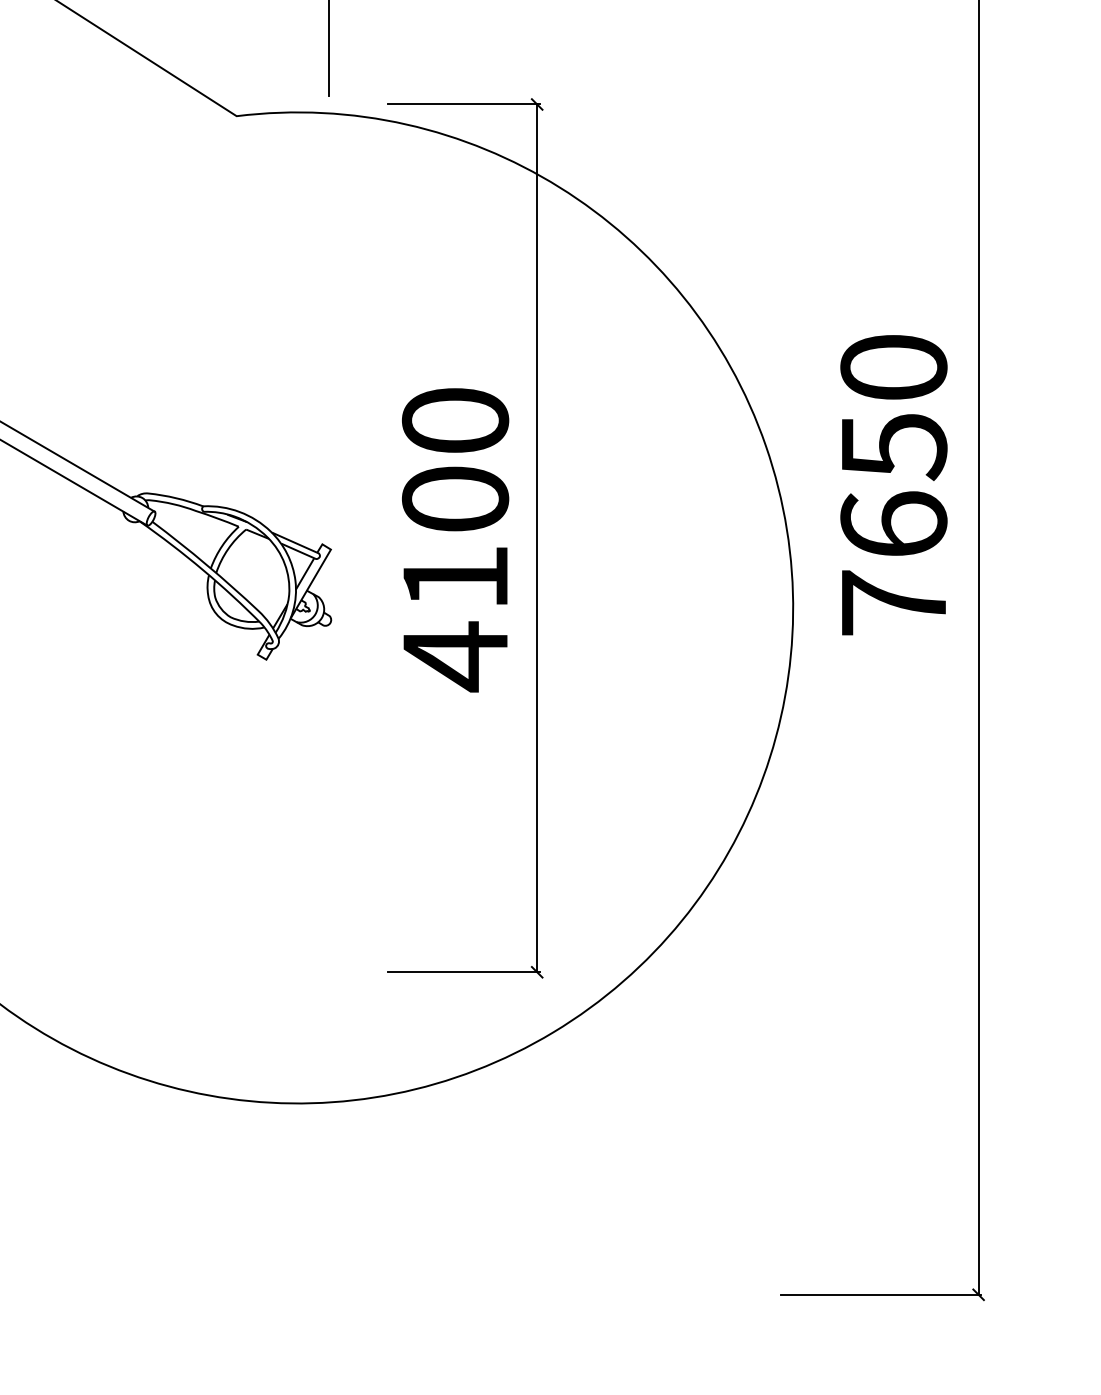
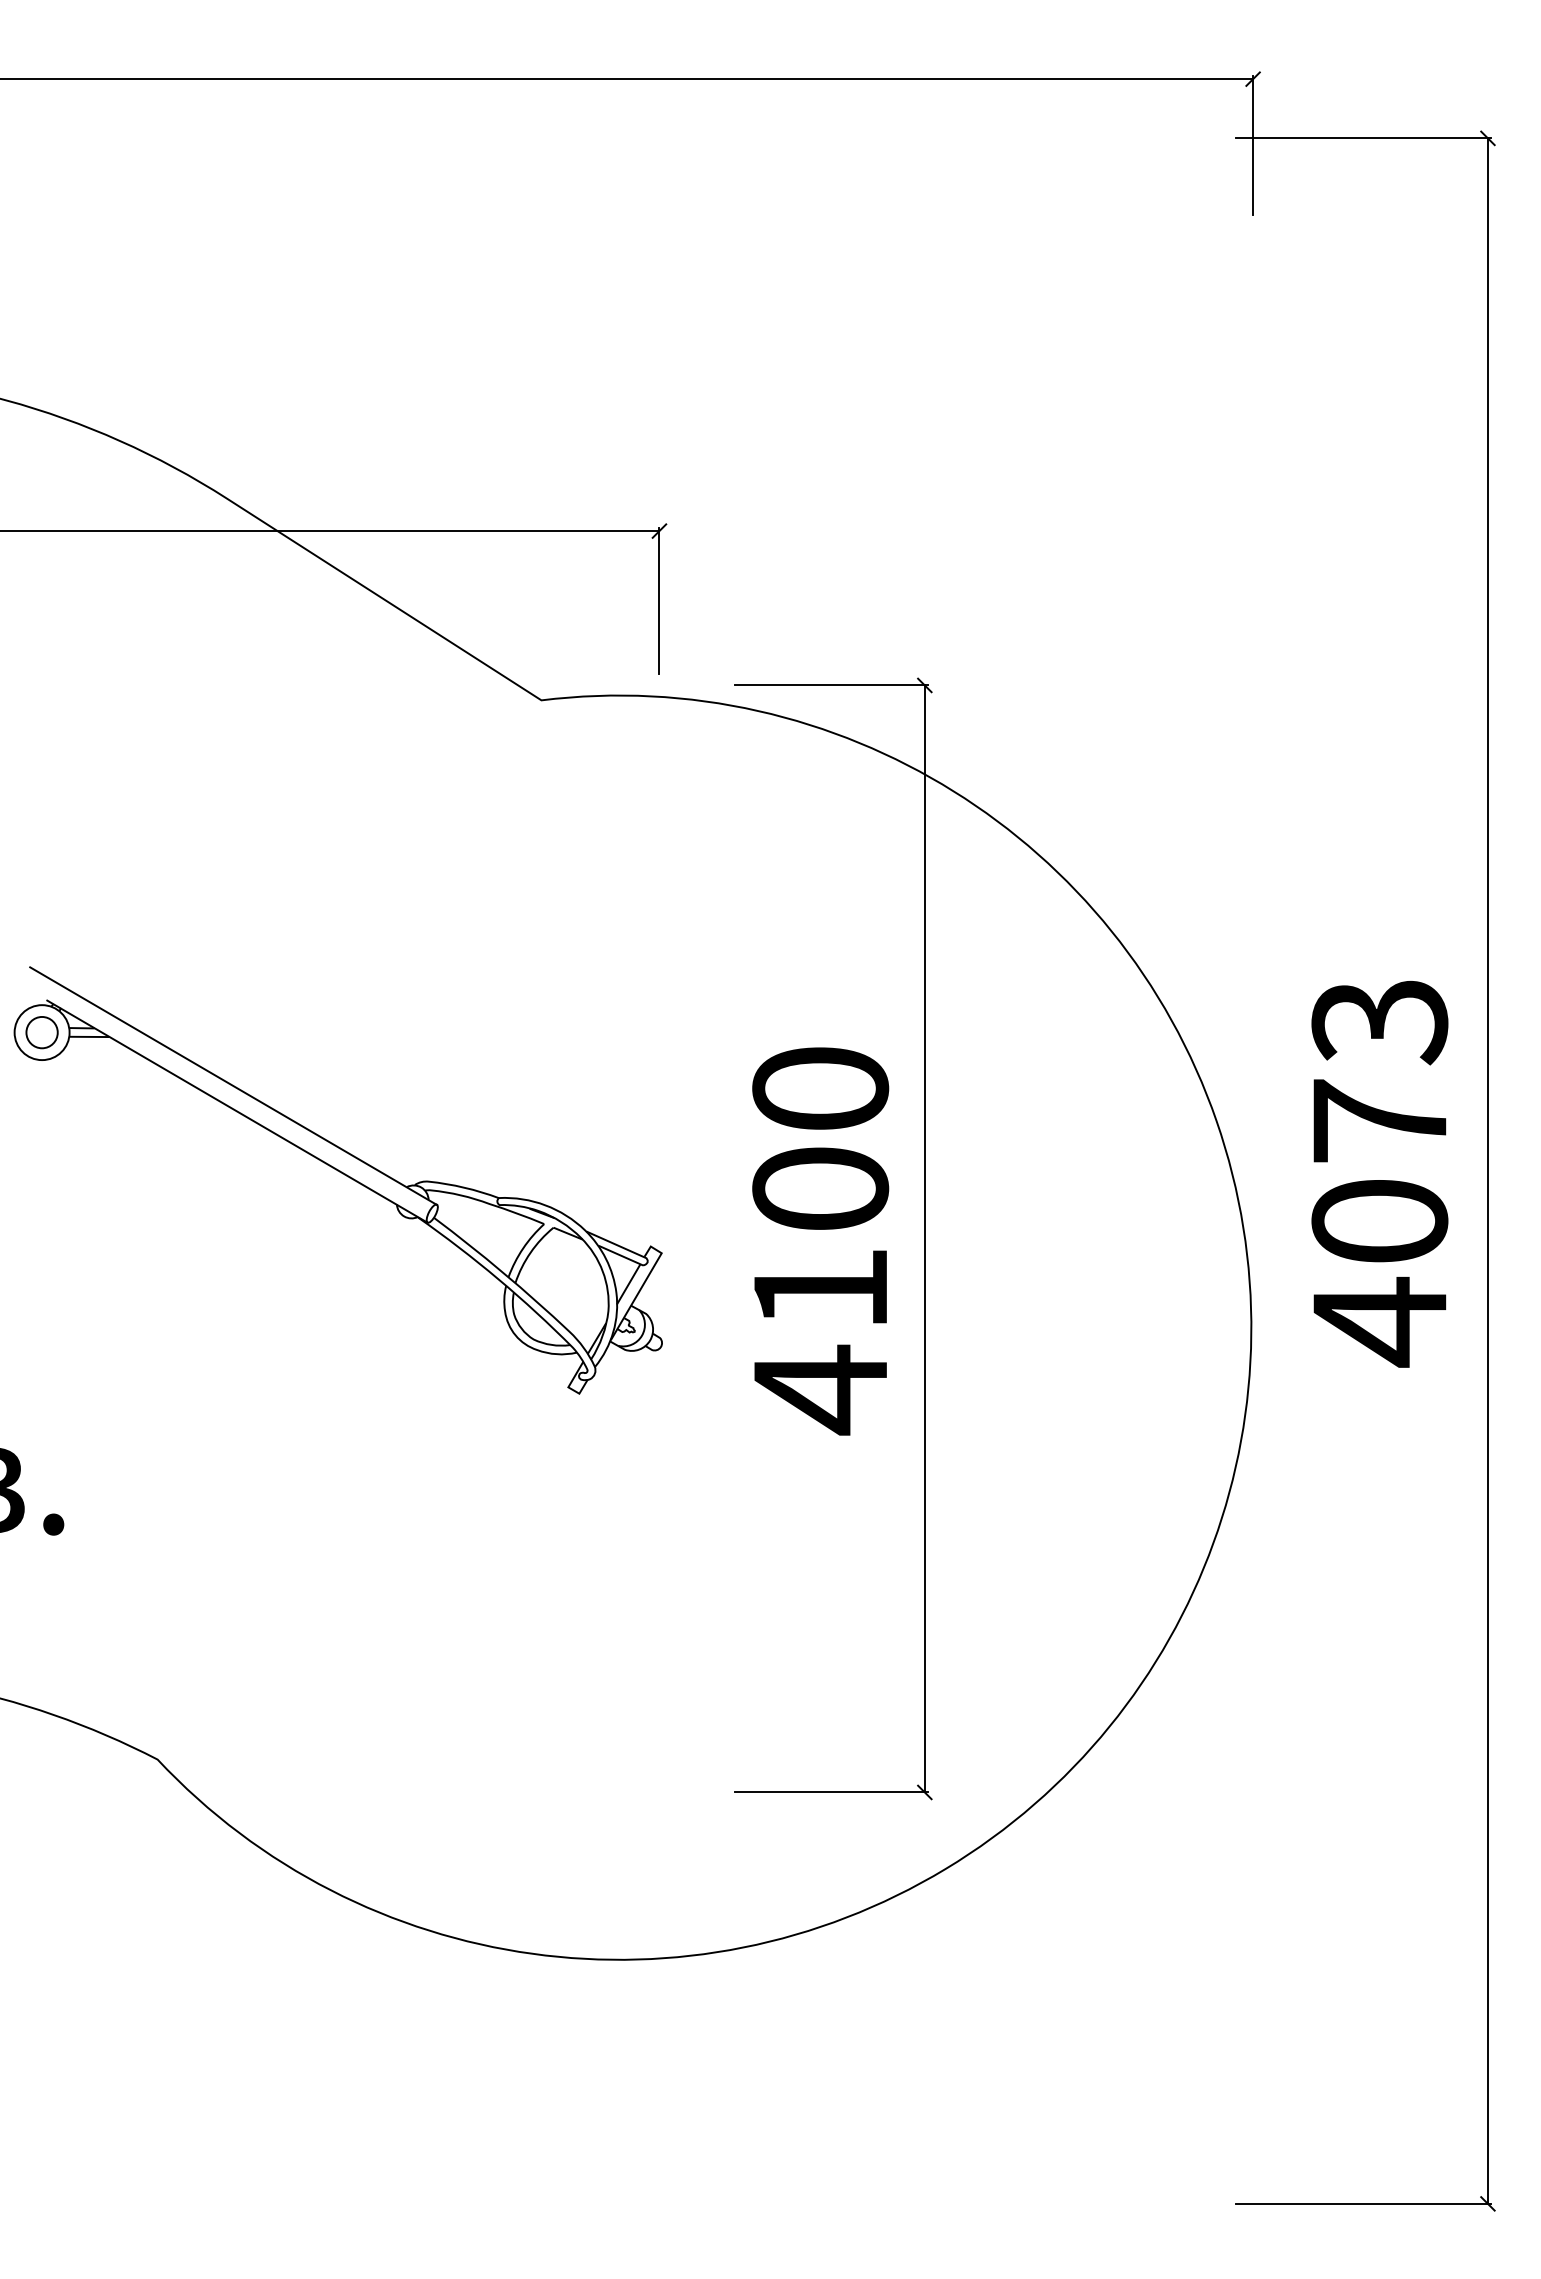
text: (893, 487) -> (1379, 1173), 7650 -> 4073

